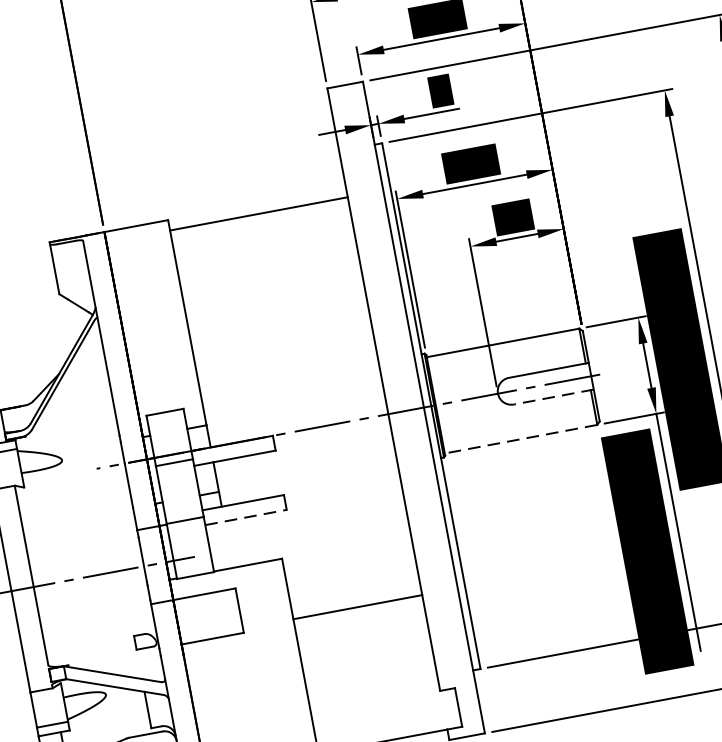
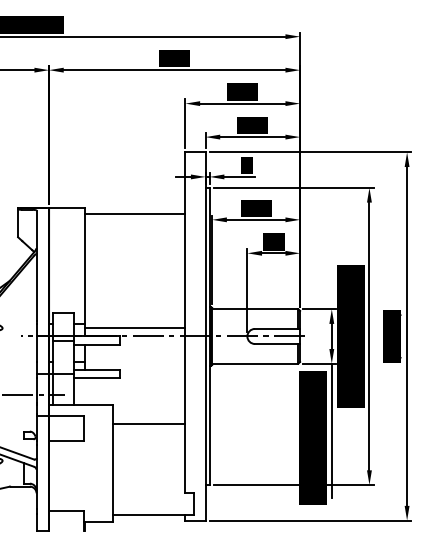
line: (553, 397) -> (277, 344), dashed -> solid
line: (297, 416) -> (135, 328), added
line: (519, 439) -> (254, 363), dashed -> solid
line: (246, 517) -> (97, 378), dashed -> solid
line: (356, 607) -> (148, 423), moved

